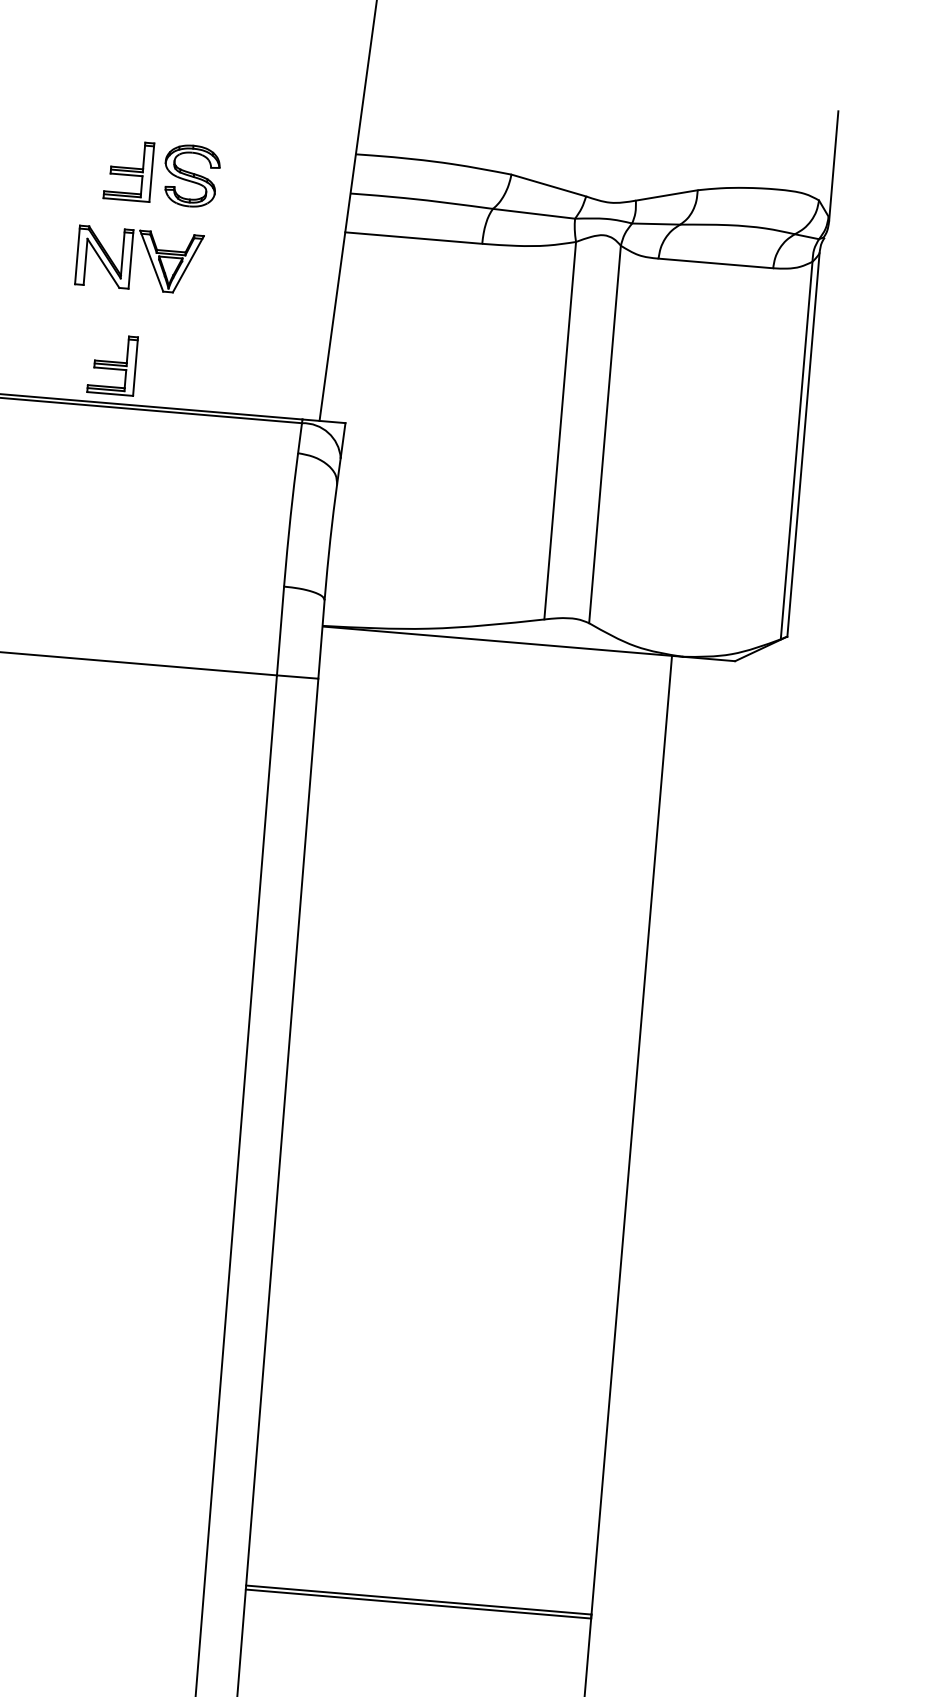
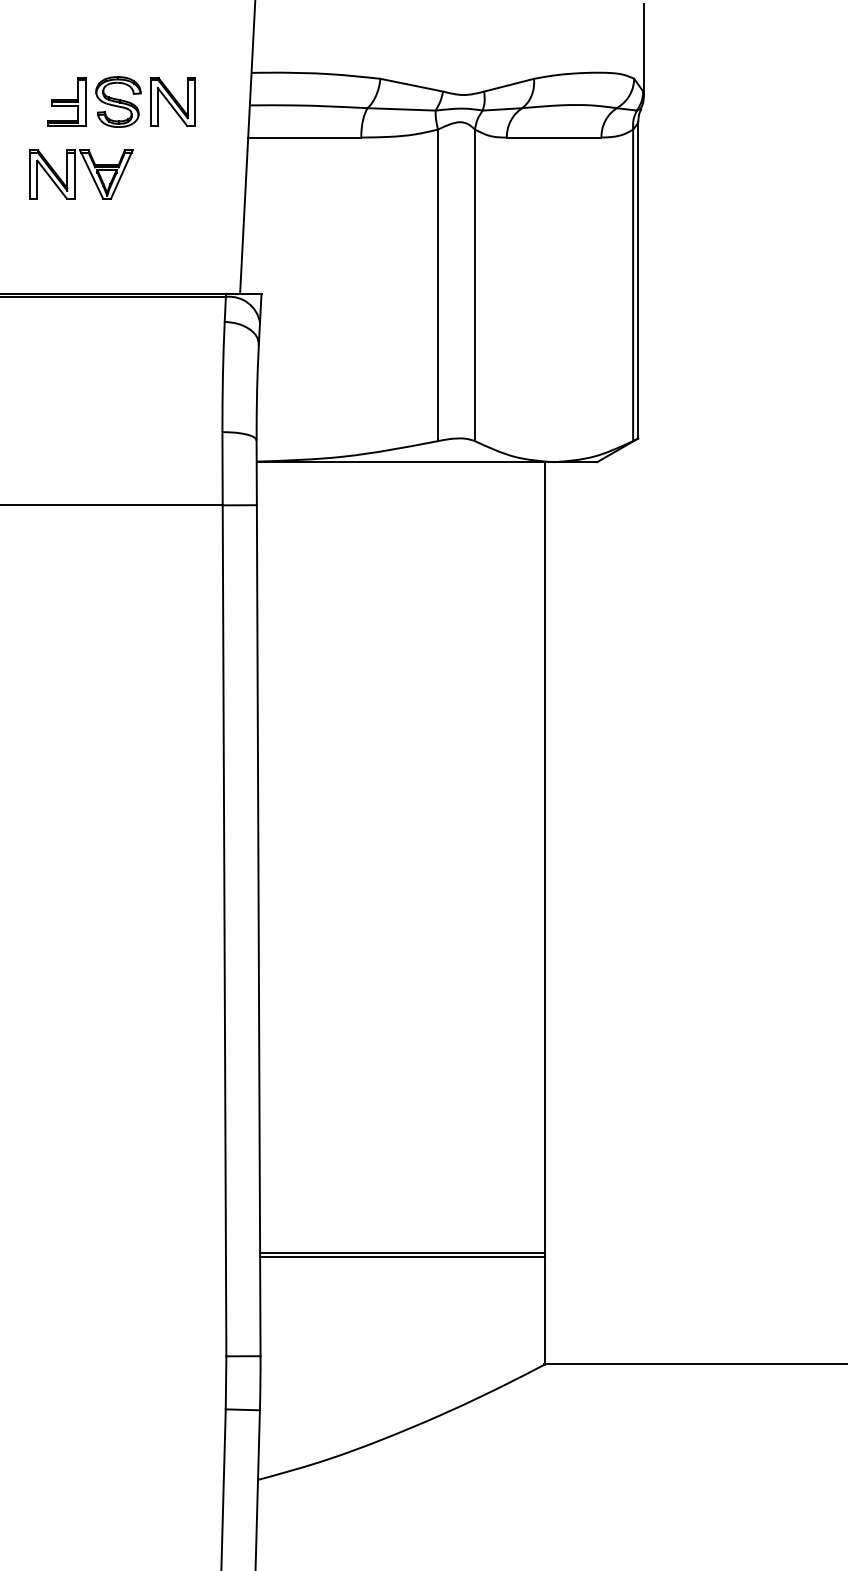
part: (257, 180) -> (172, 101), added
part: (112, 364) -> (66, 261), removed

